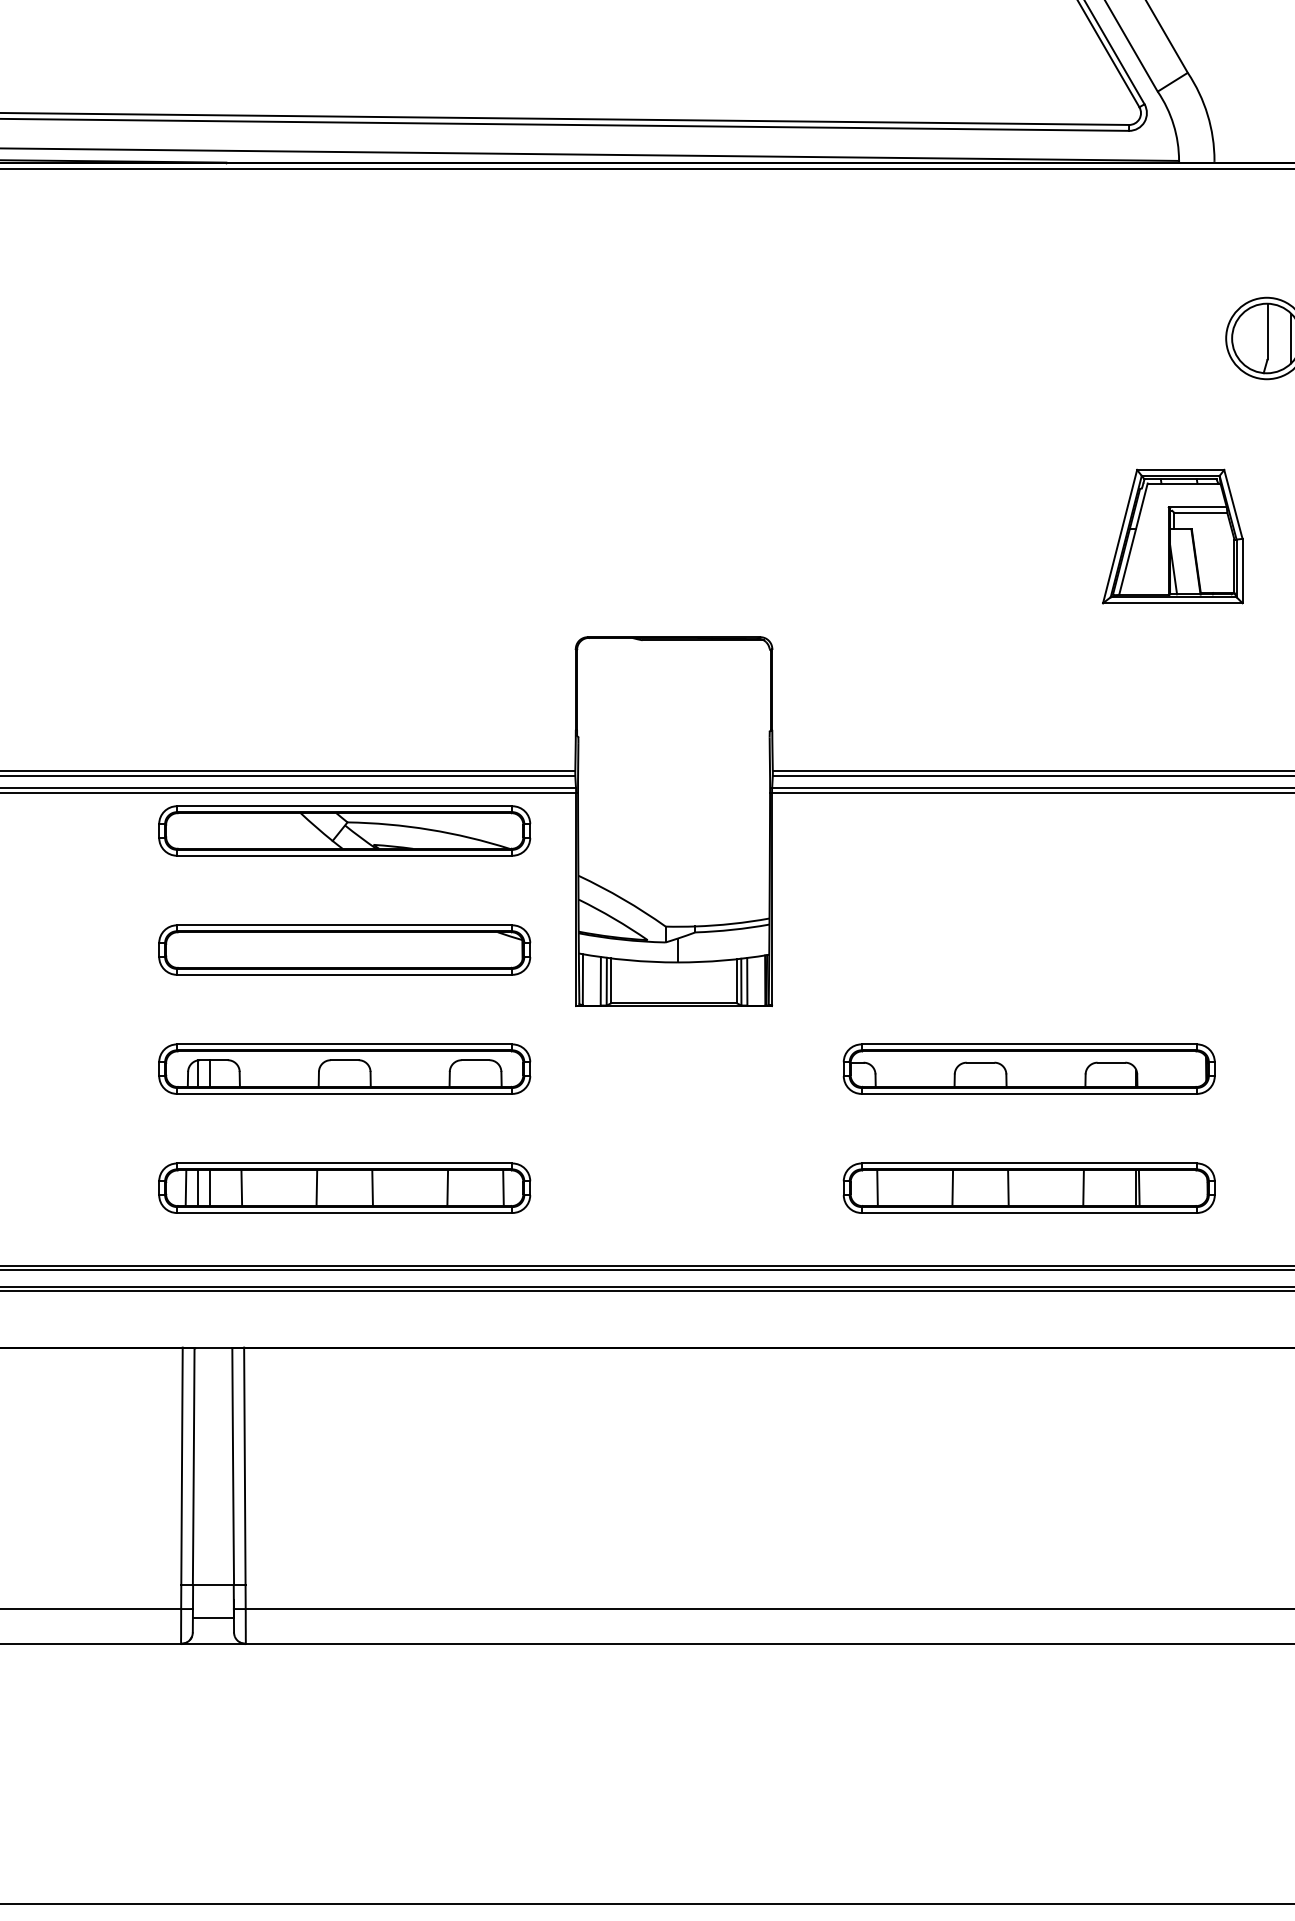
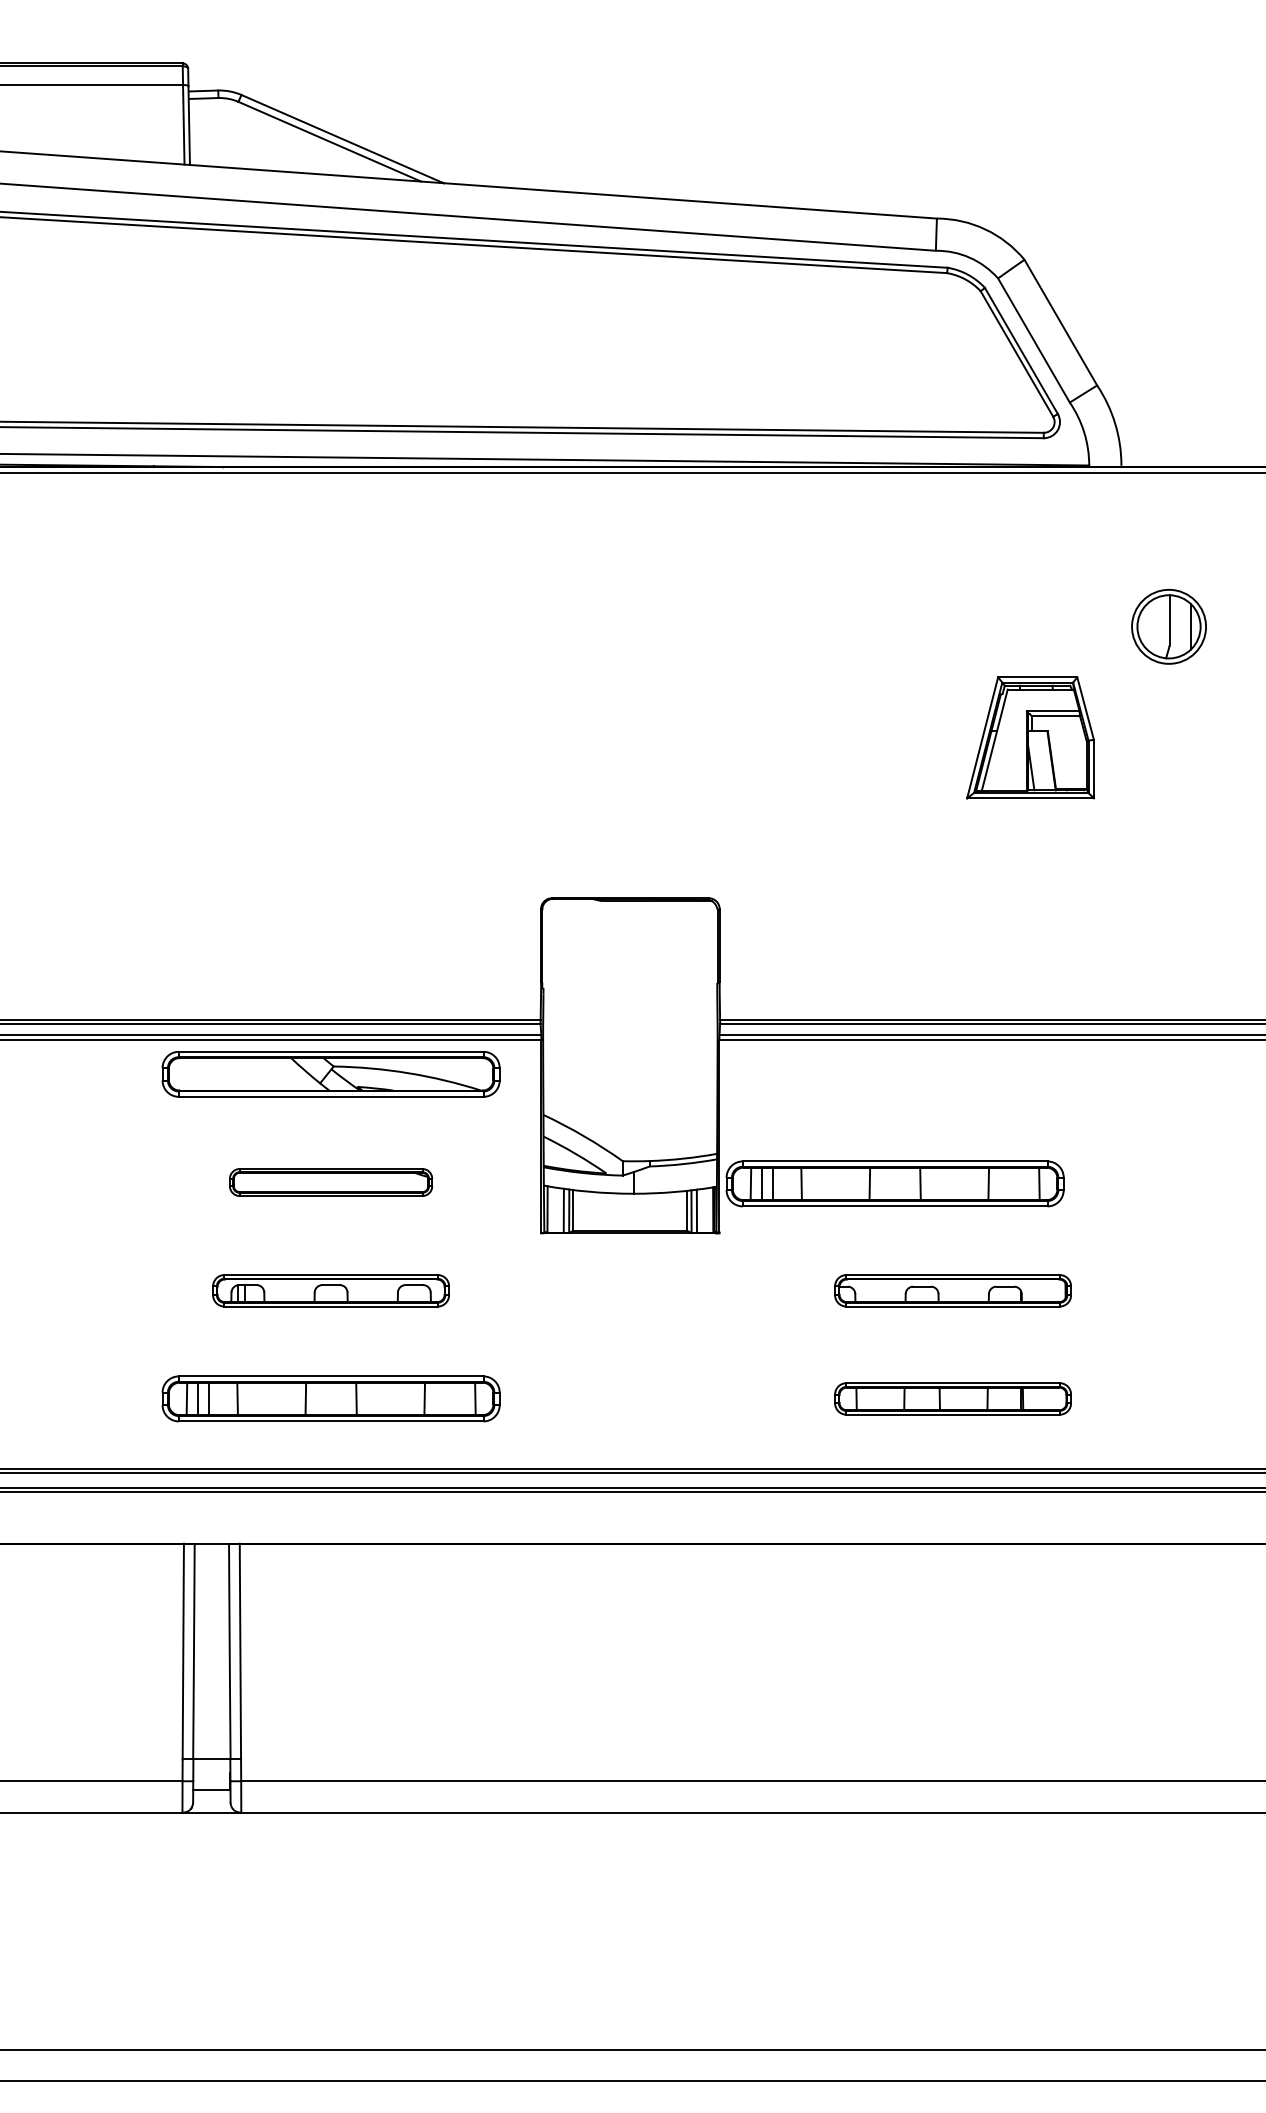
part: (1172, 536) -> (1030, 737), moved
part: (344, 950) -> (330, 1182), size x0.6
part: (964, 951) -> (894, 1183), added
part: (344, 1068) -> (330, 1290), size x0.7
part: (1028, 1068) -> (952, 1290), size x0.7
part: (1028, 1187) -> (952, 1398), size x0.7

